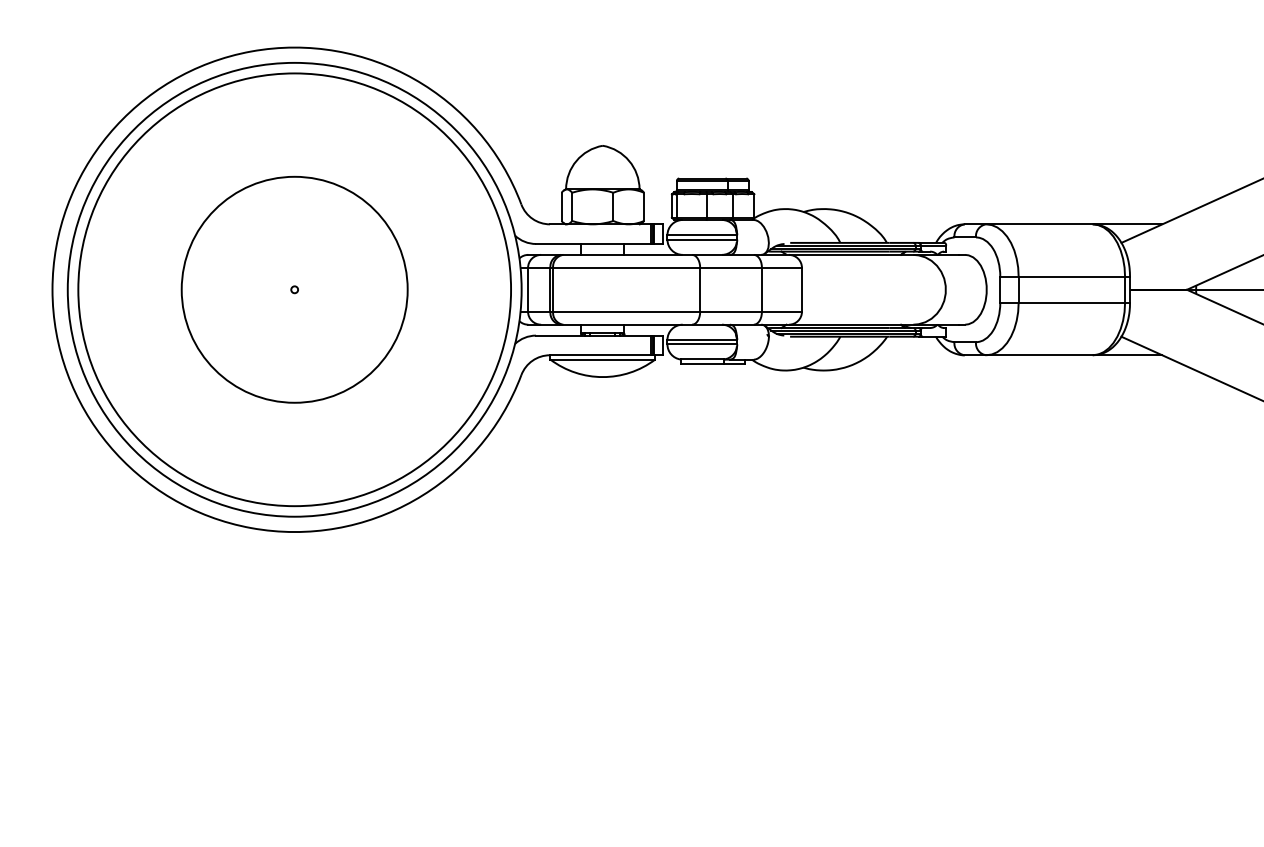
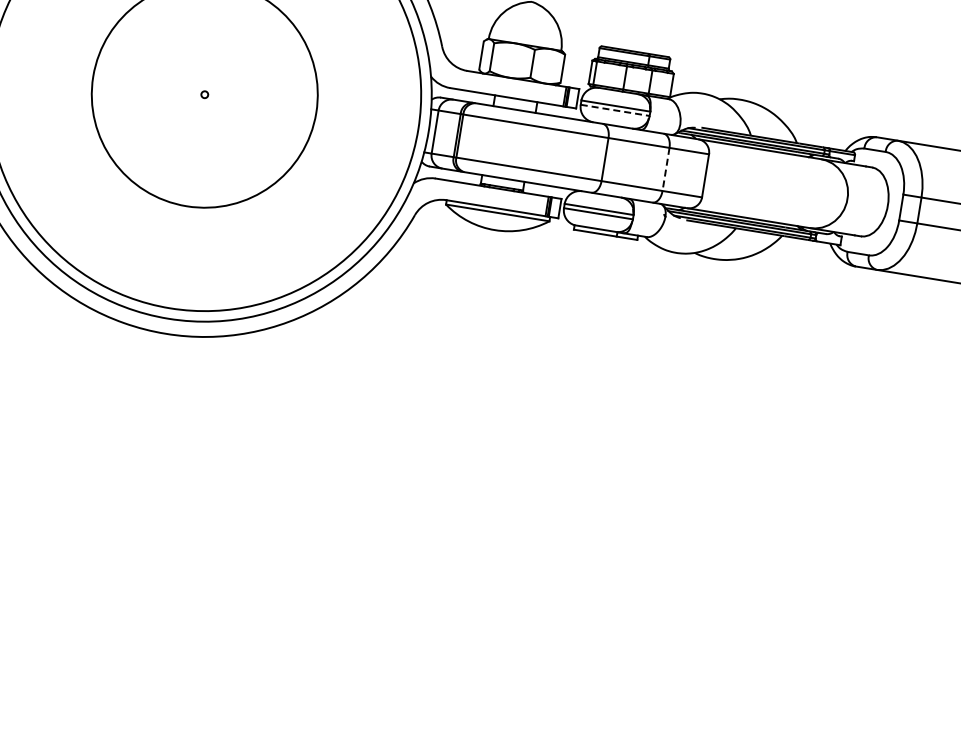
line: (702, 239) -> (615, 110), solid -> dashed
line: (761, 289) -> (665, 169), solid -> dashed

